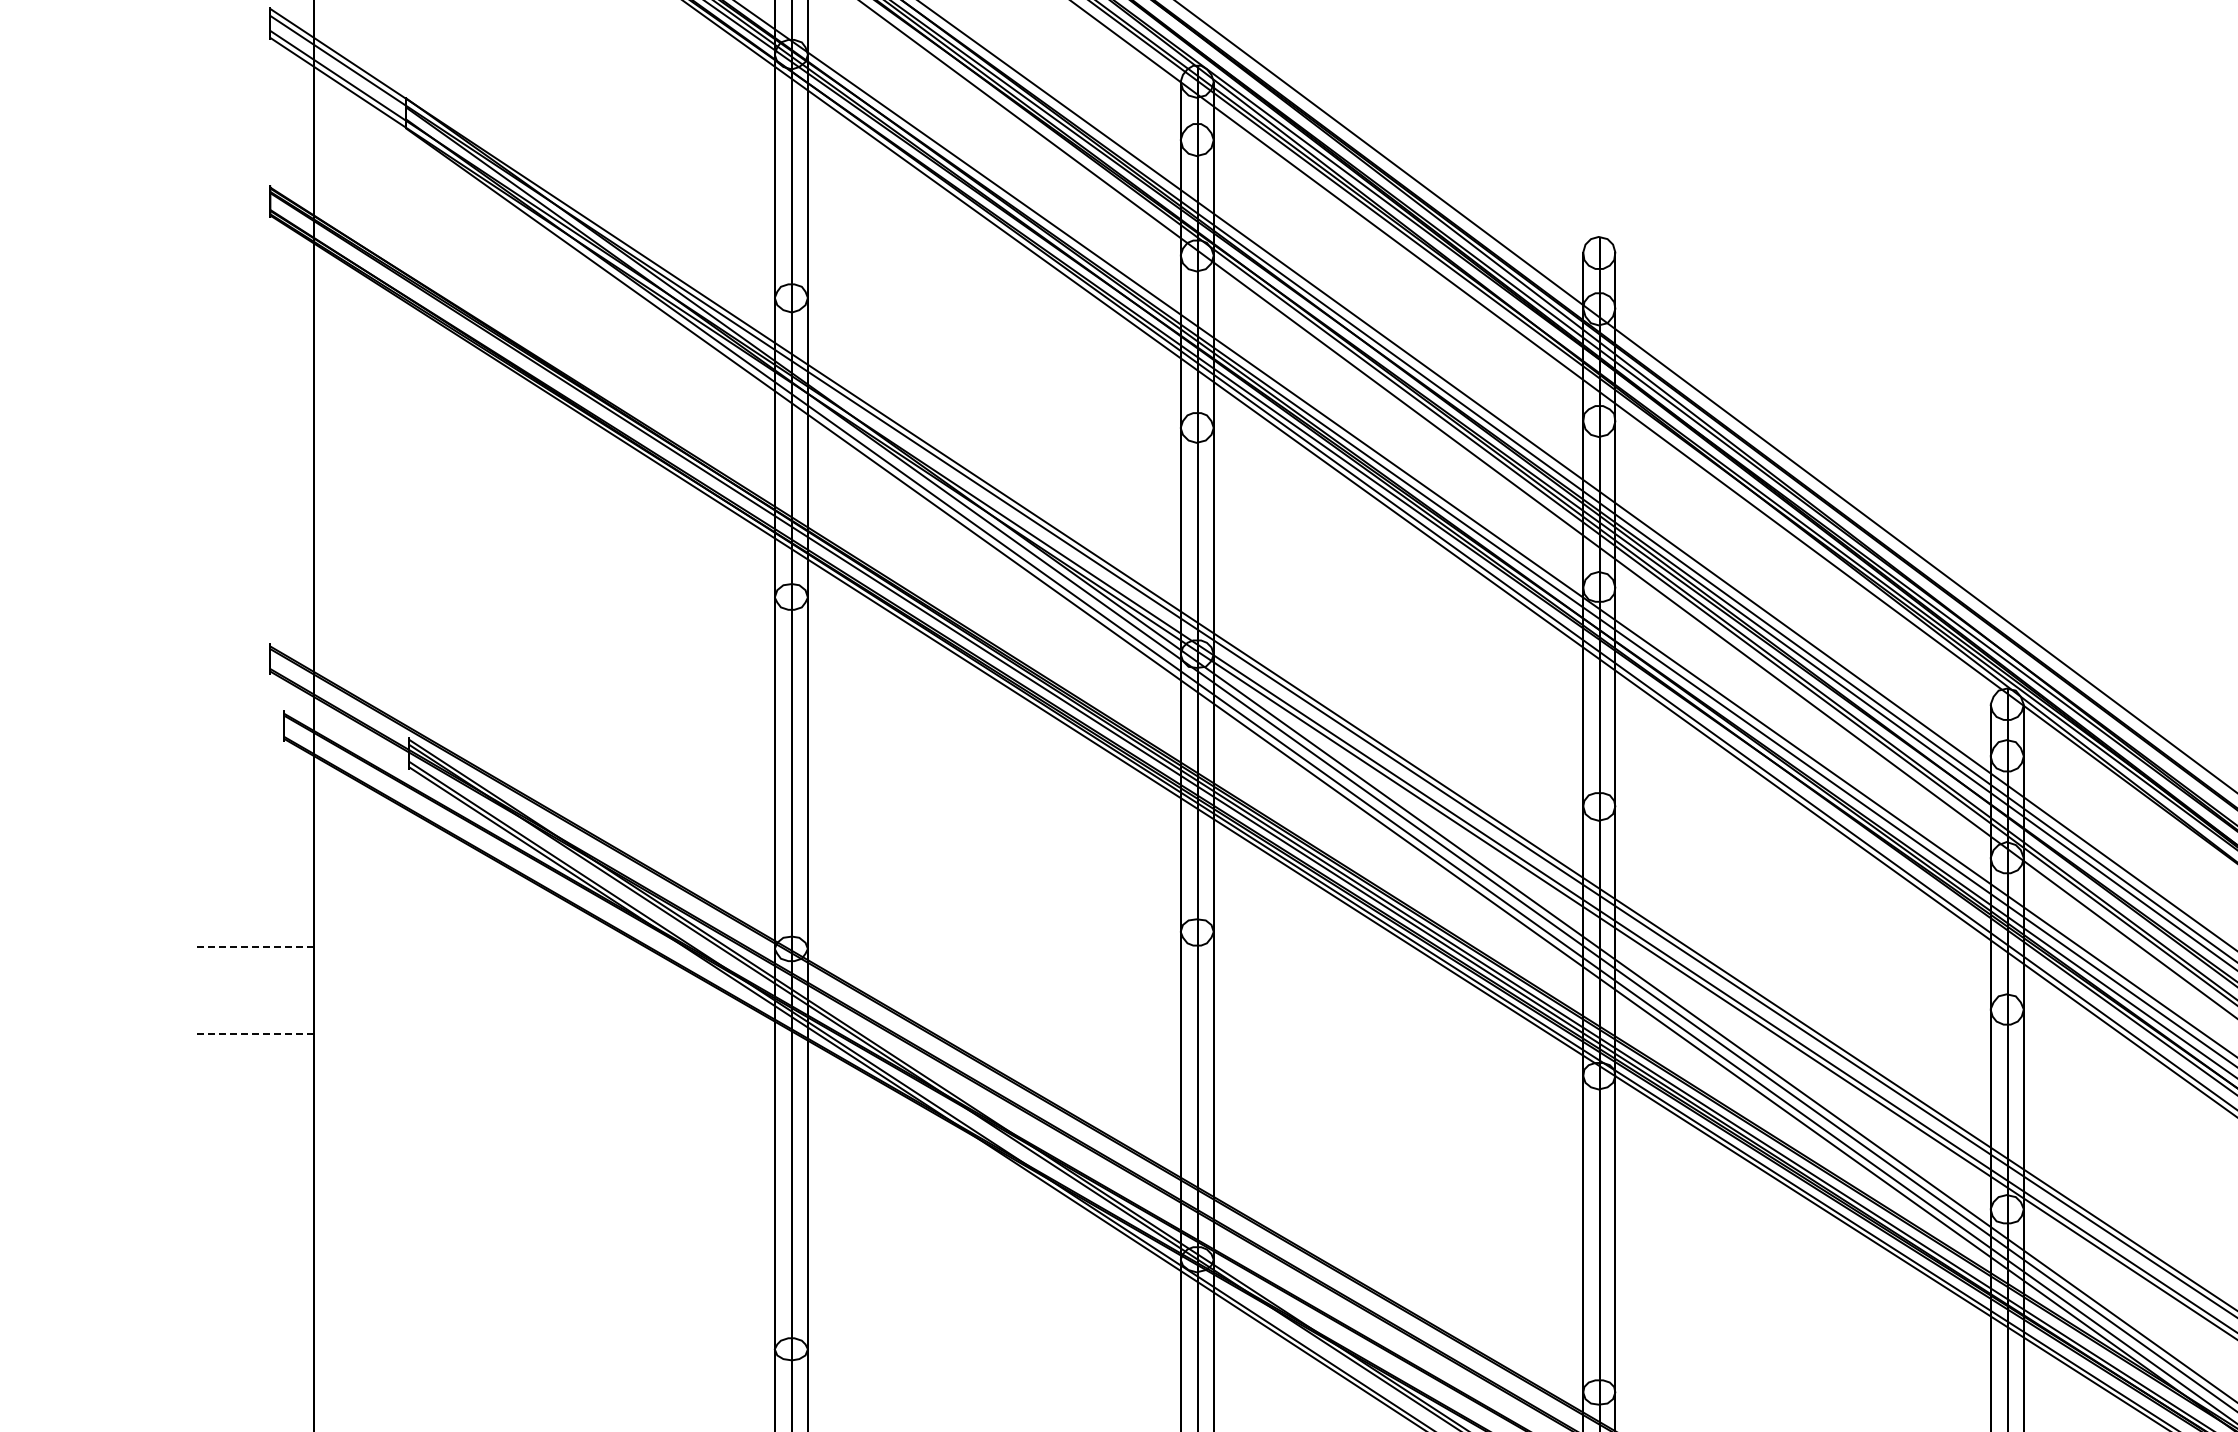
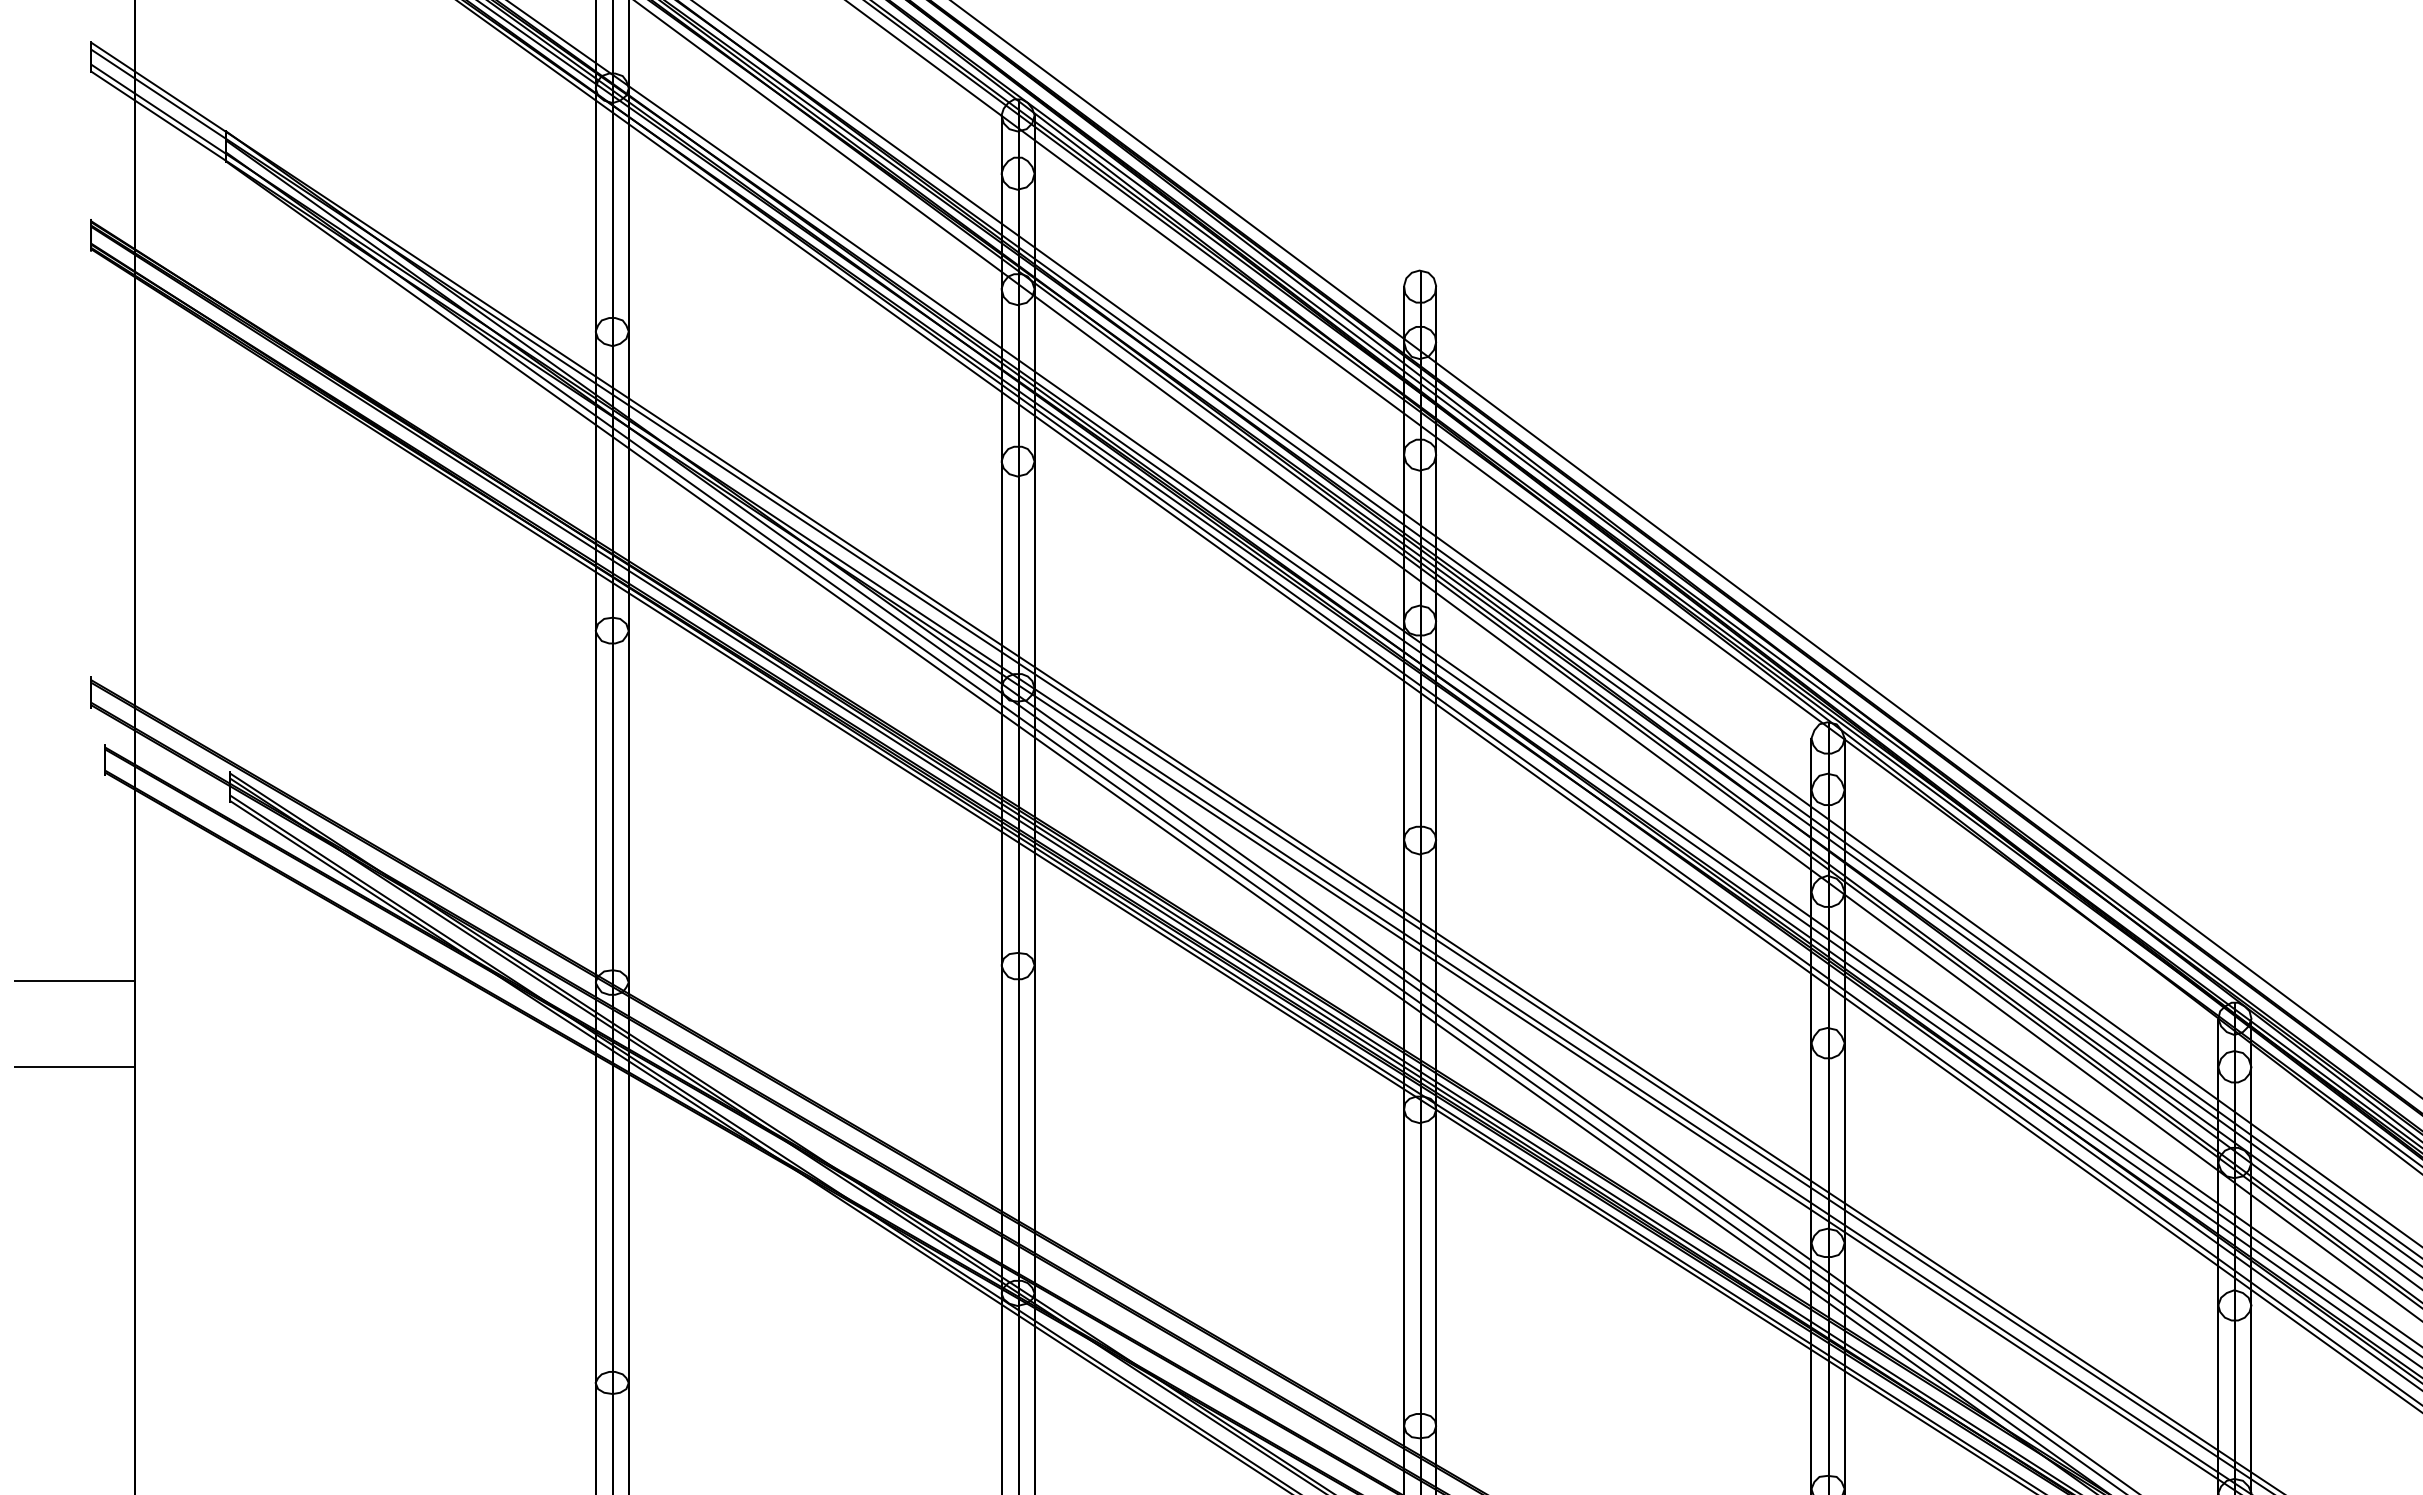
line: (253, 947) -> (74, 981), dashed -> solid
line: (253, 1033) -> (74, 1067), dashed -> solid

